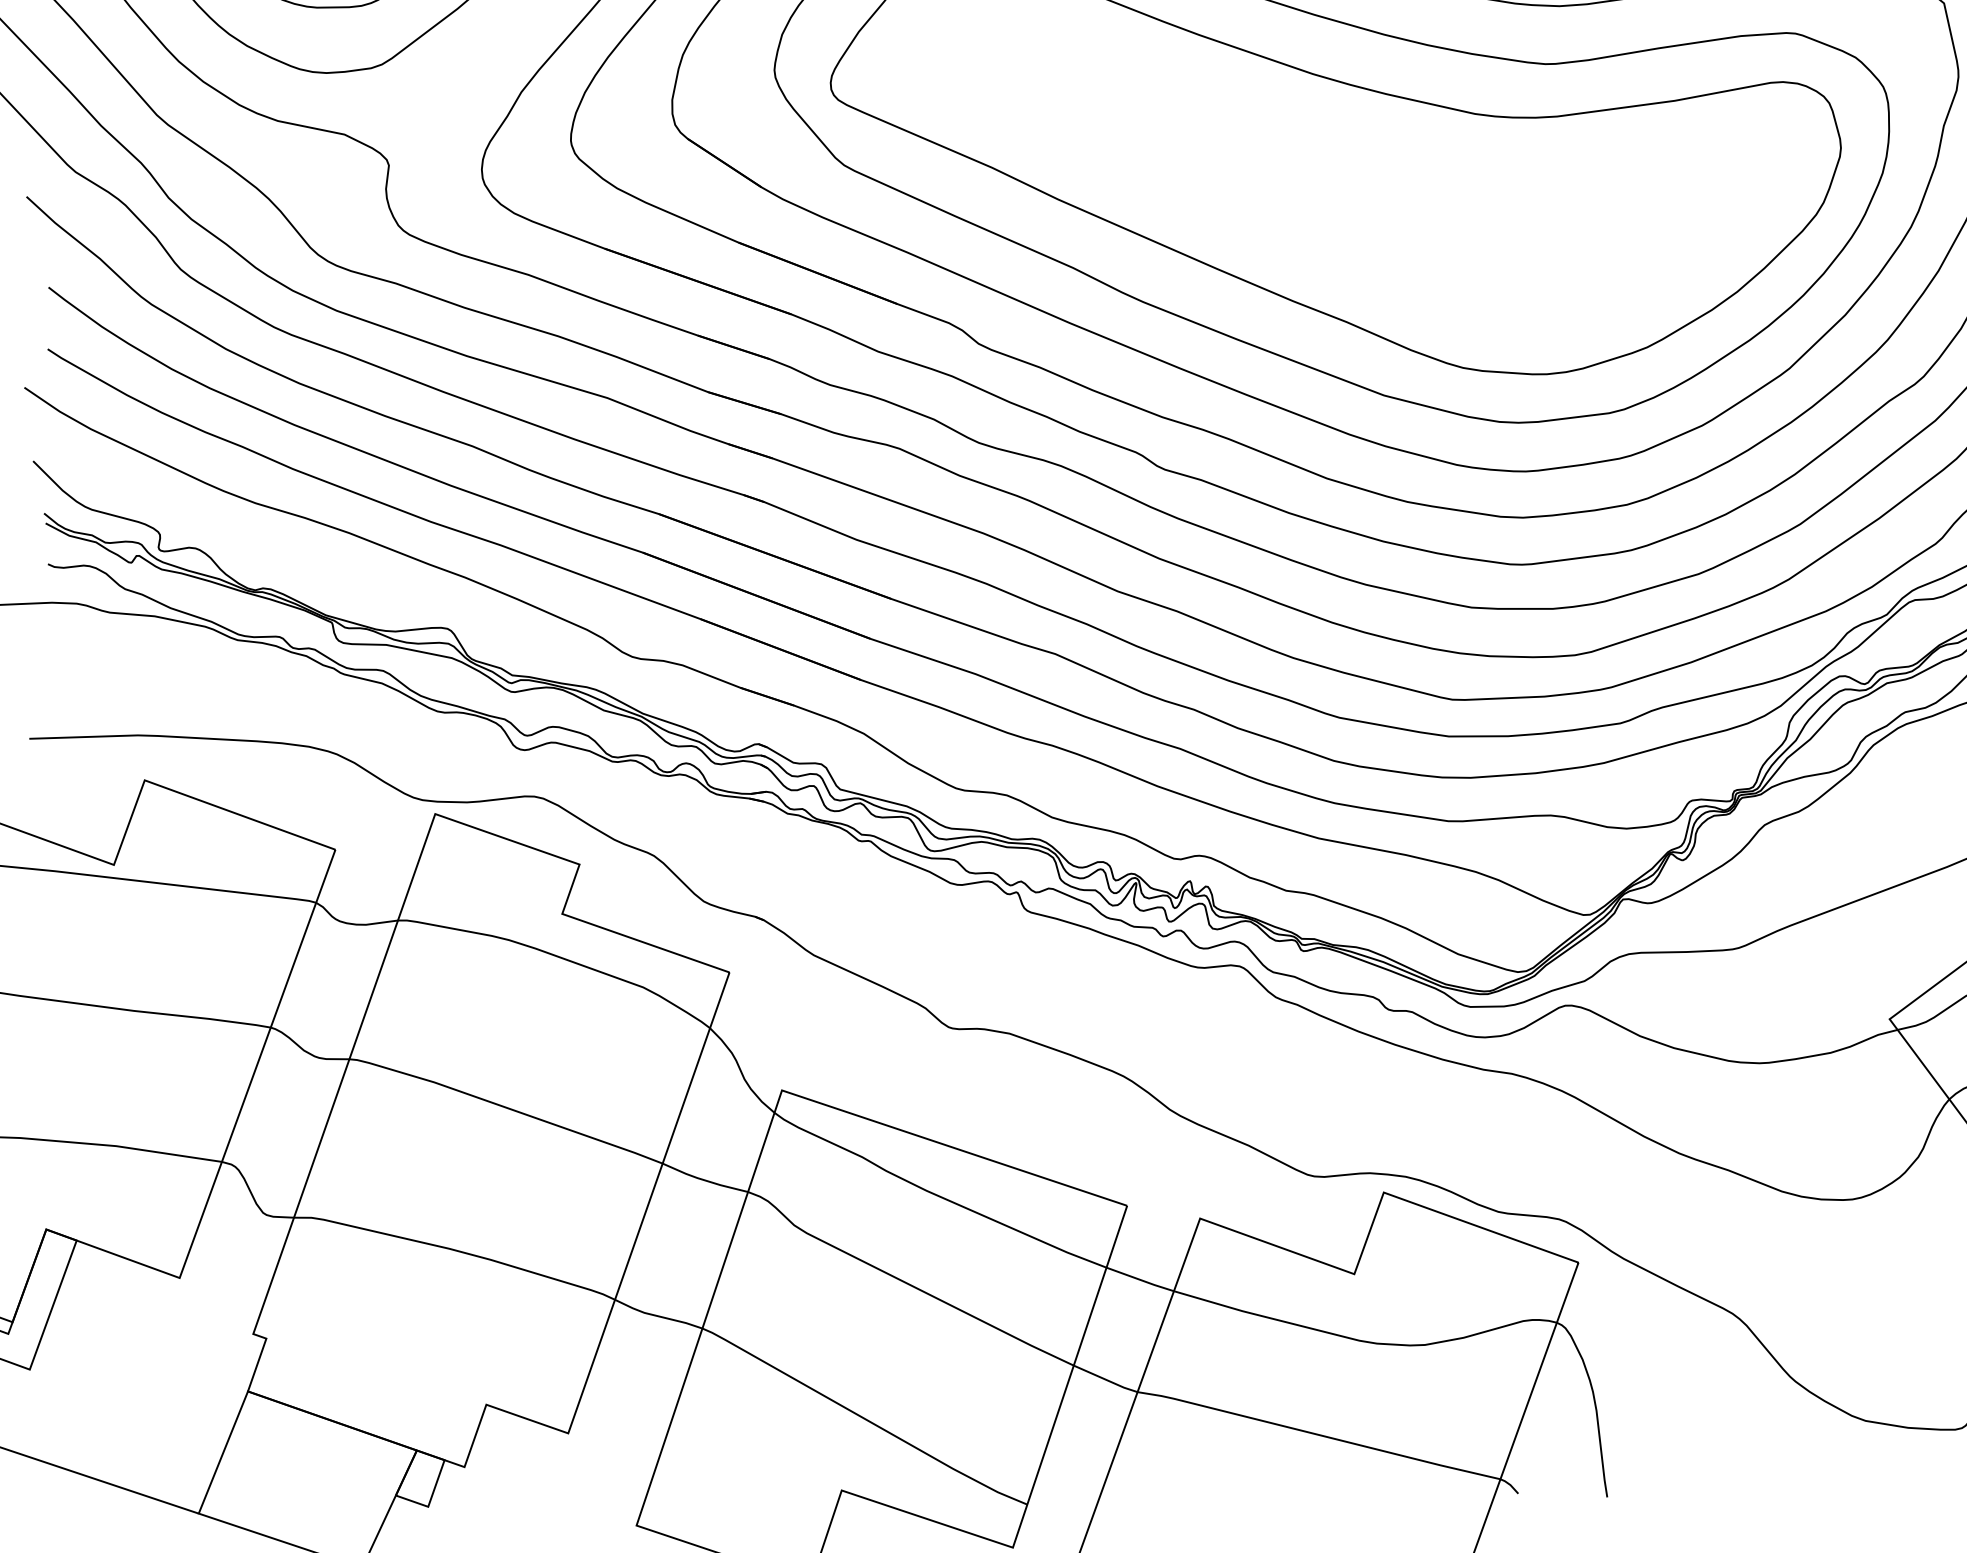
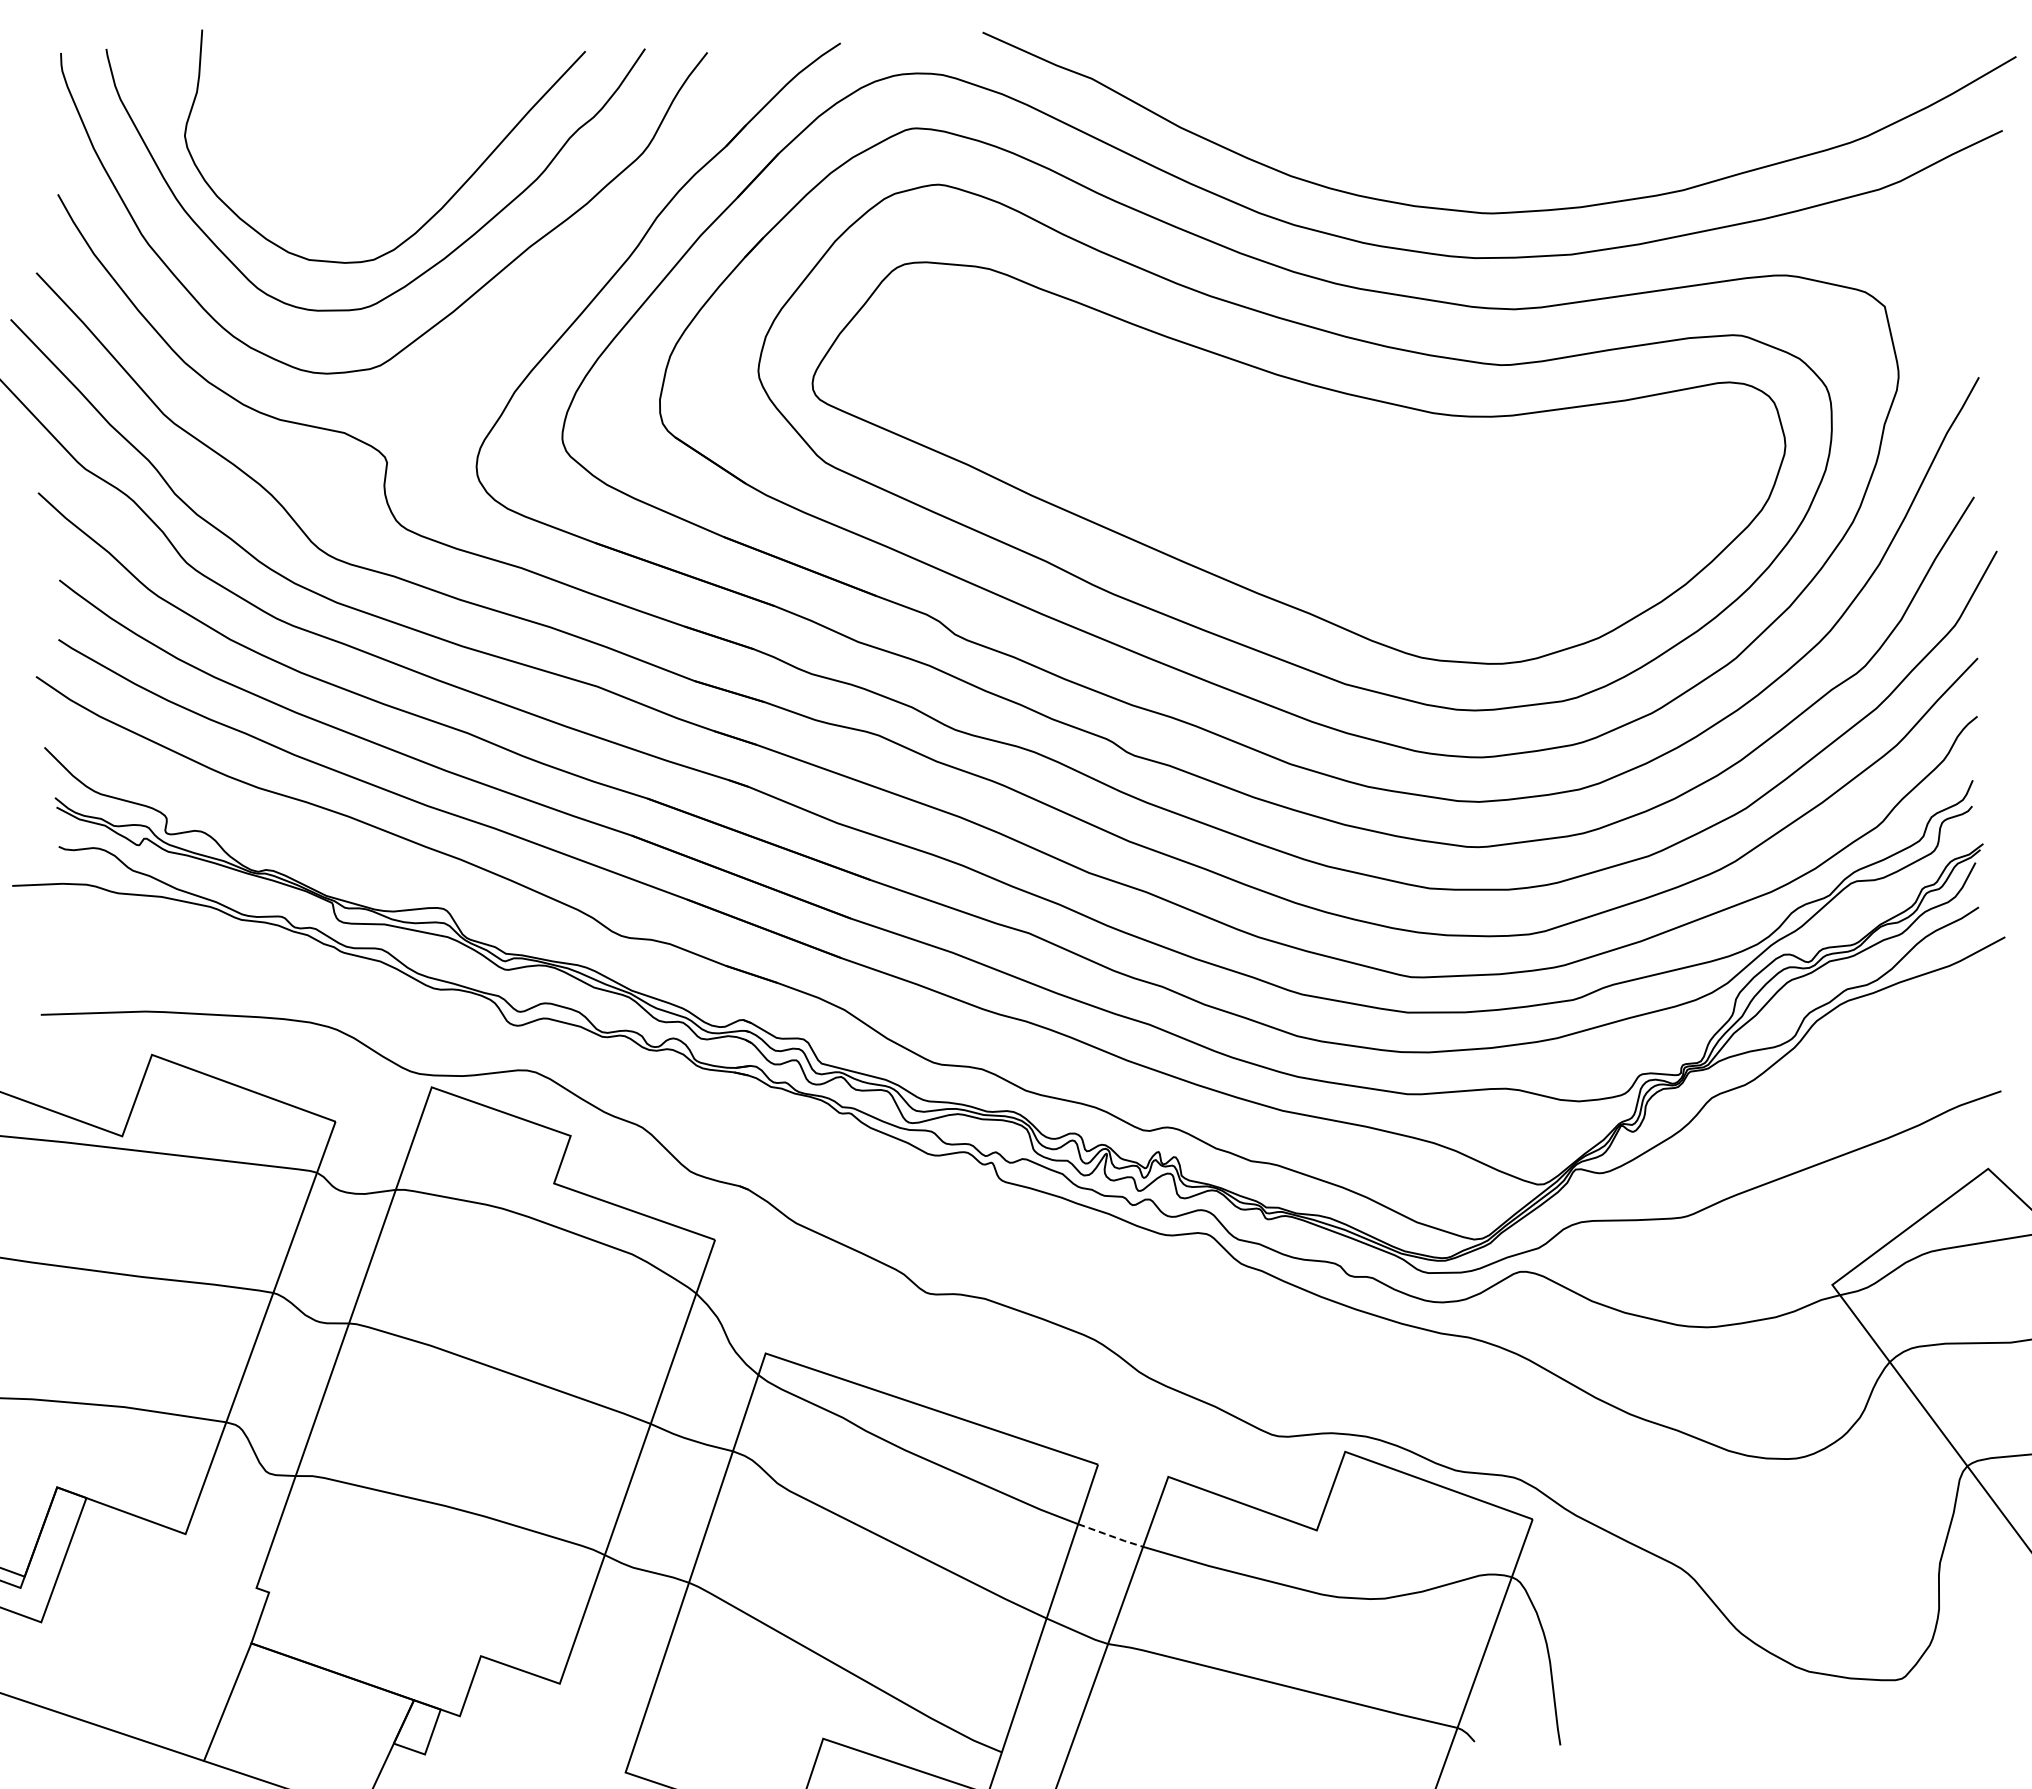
line: (1141, 1280) -> (1111, 1536), solid -> dashed

